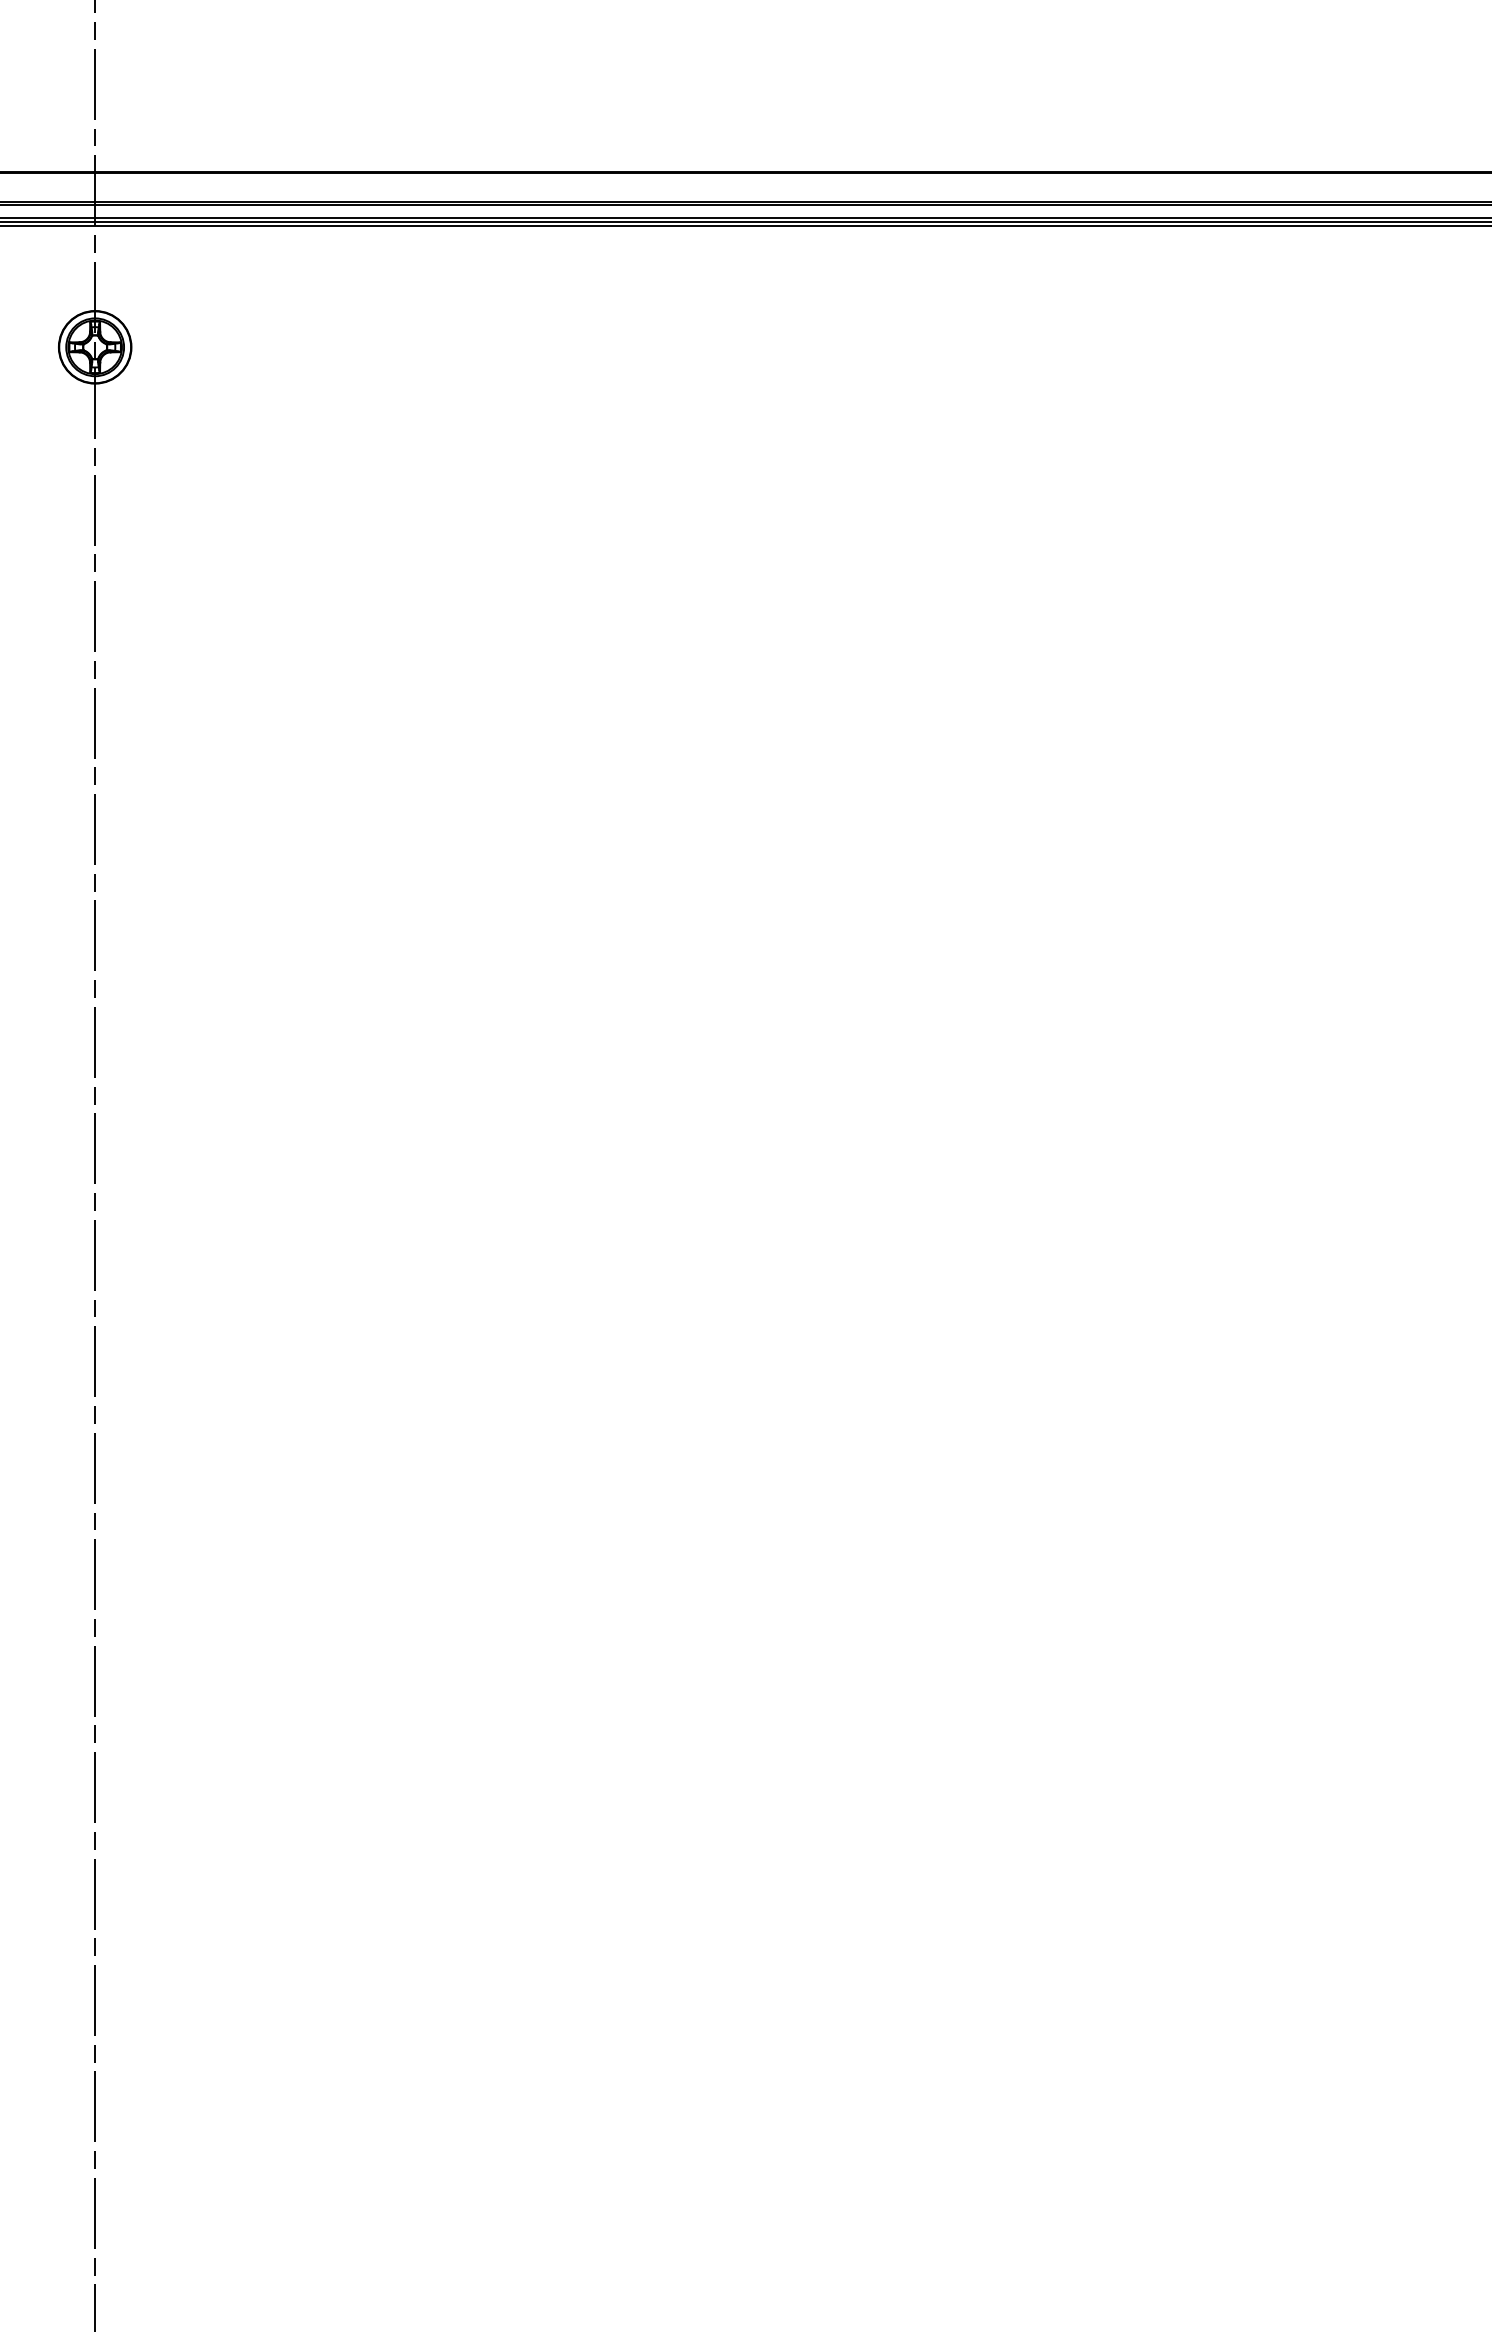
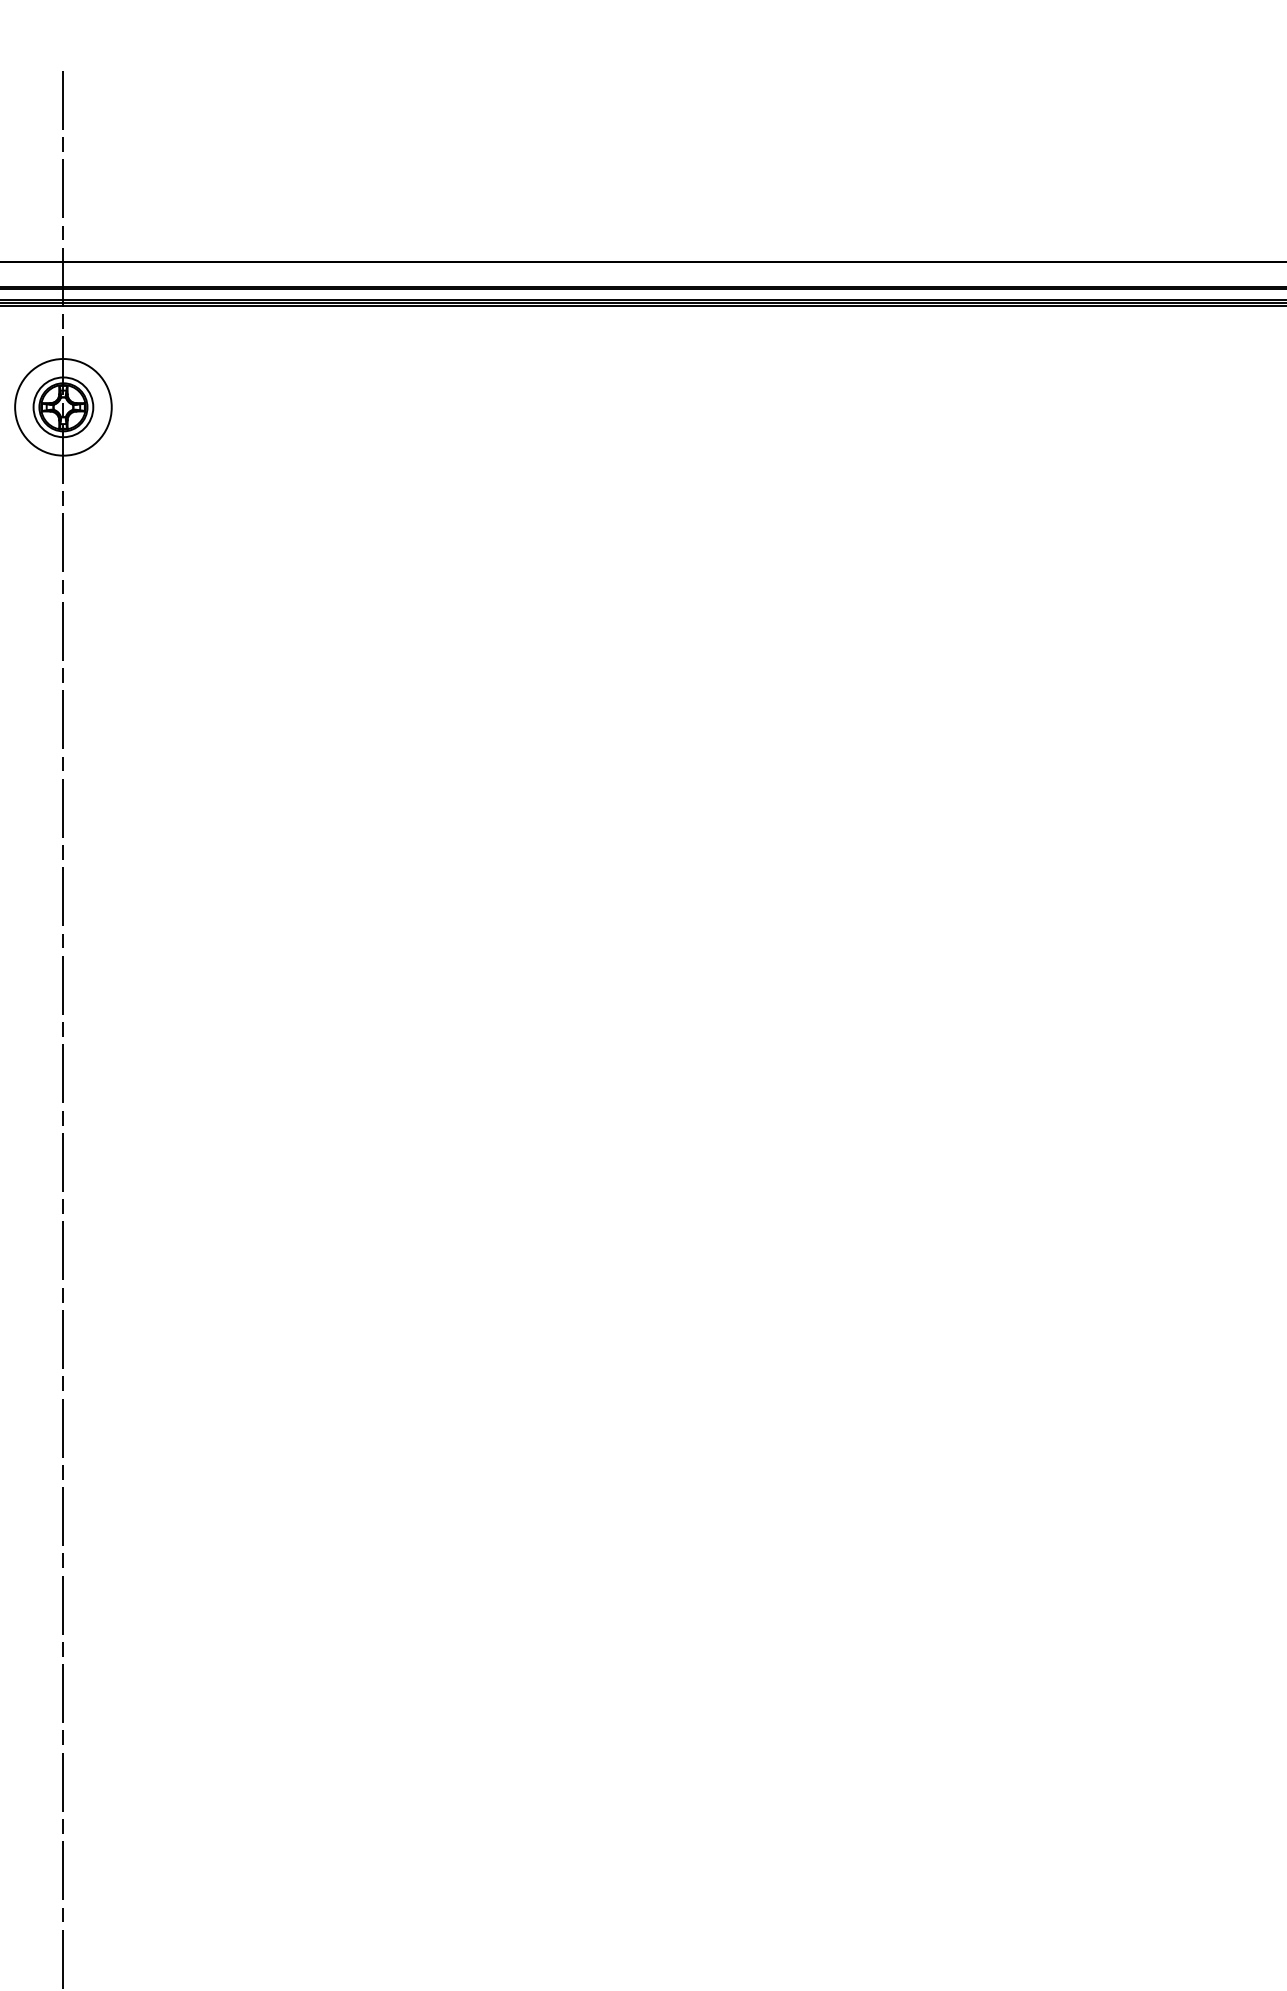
circle: (95, 347) -> (63, 407), size x1.6

